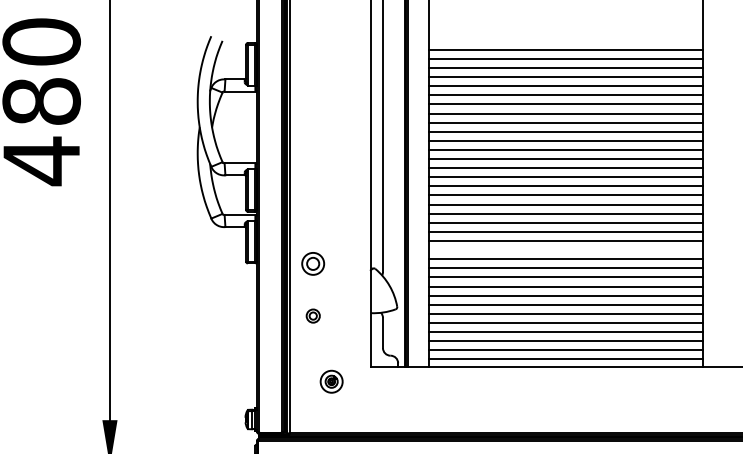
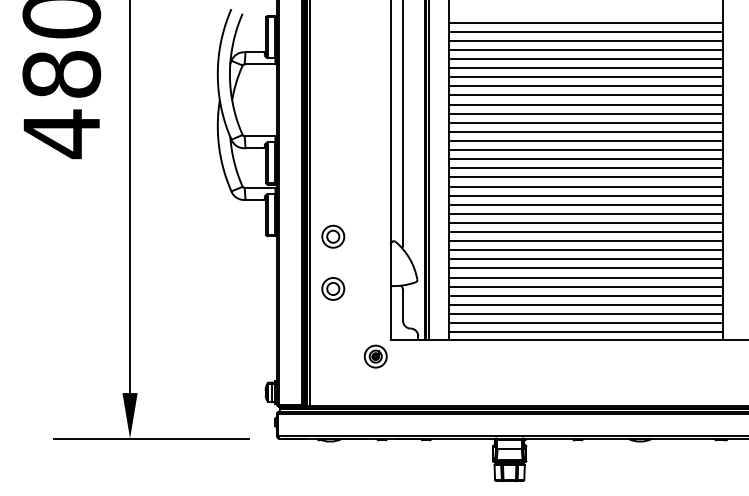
line: (565, 249) -> (585, 222), added
part: (313, 315) -> (333, 288), size x1.67
part: (331, 381) -> (375, 356), moved

